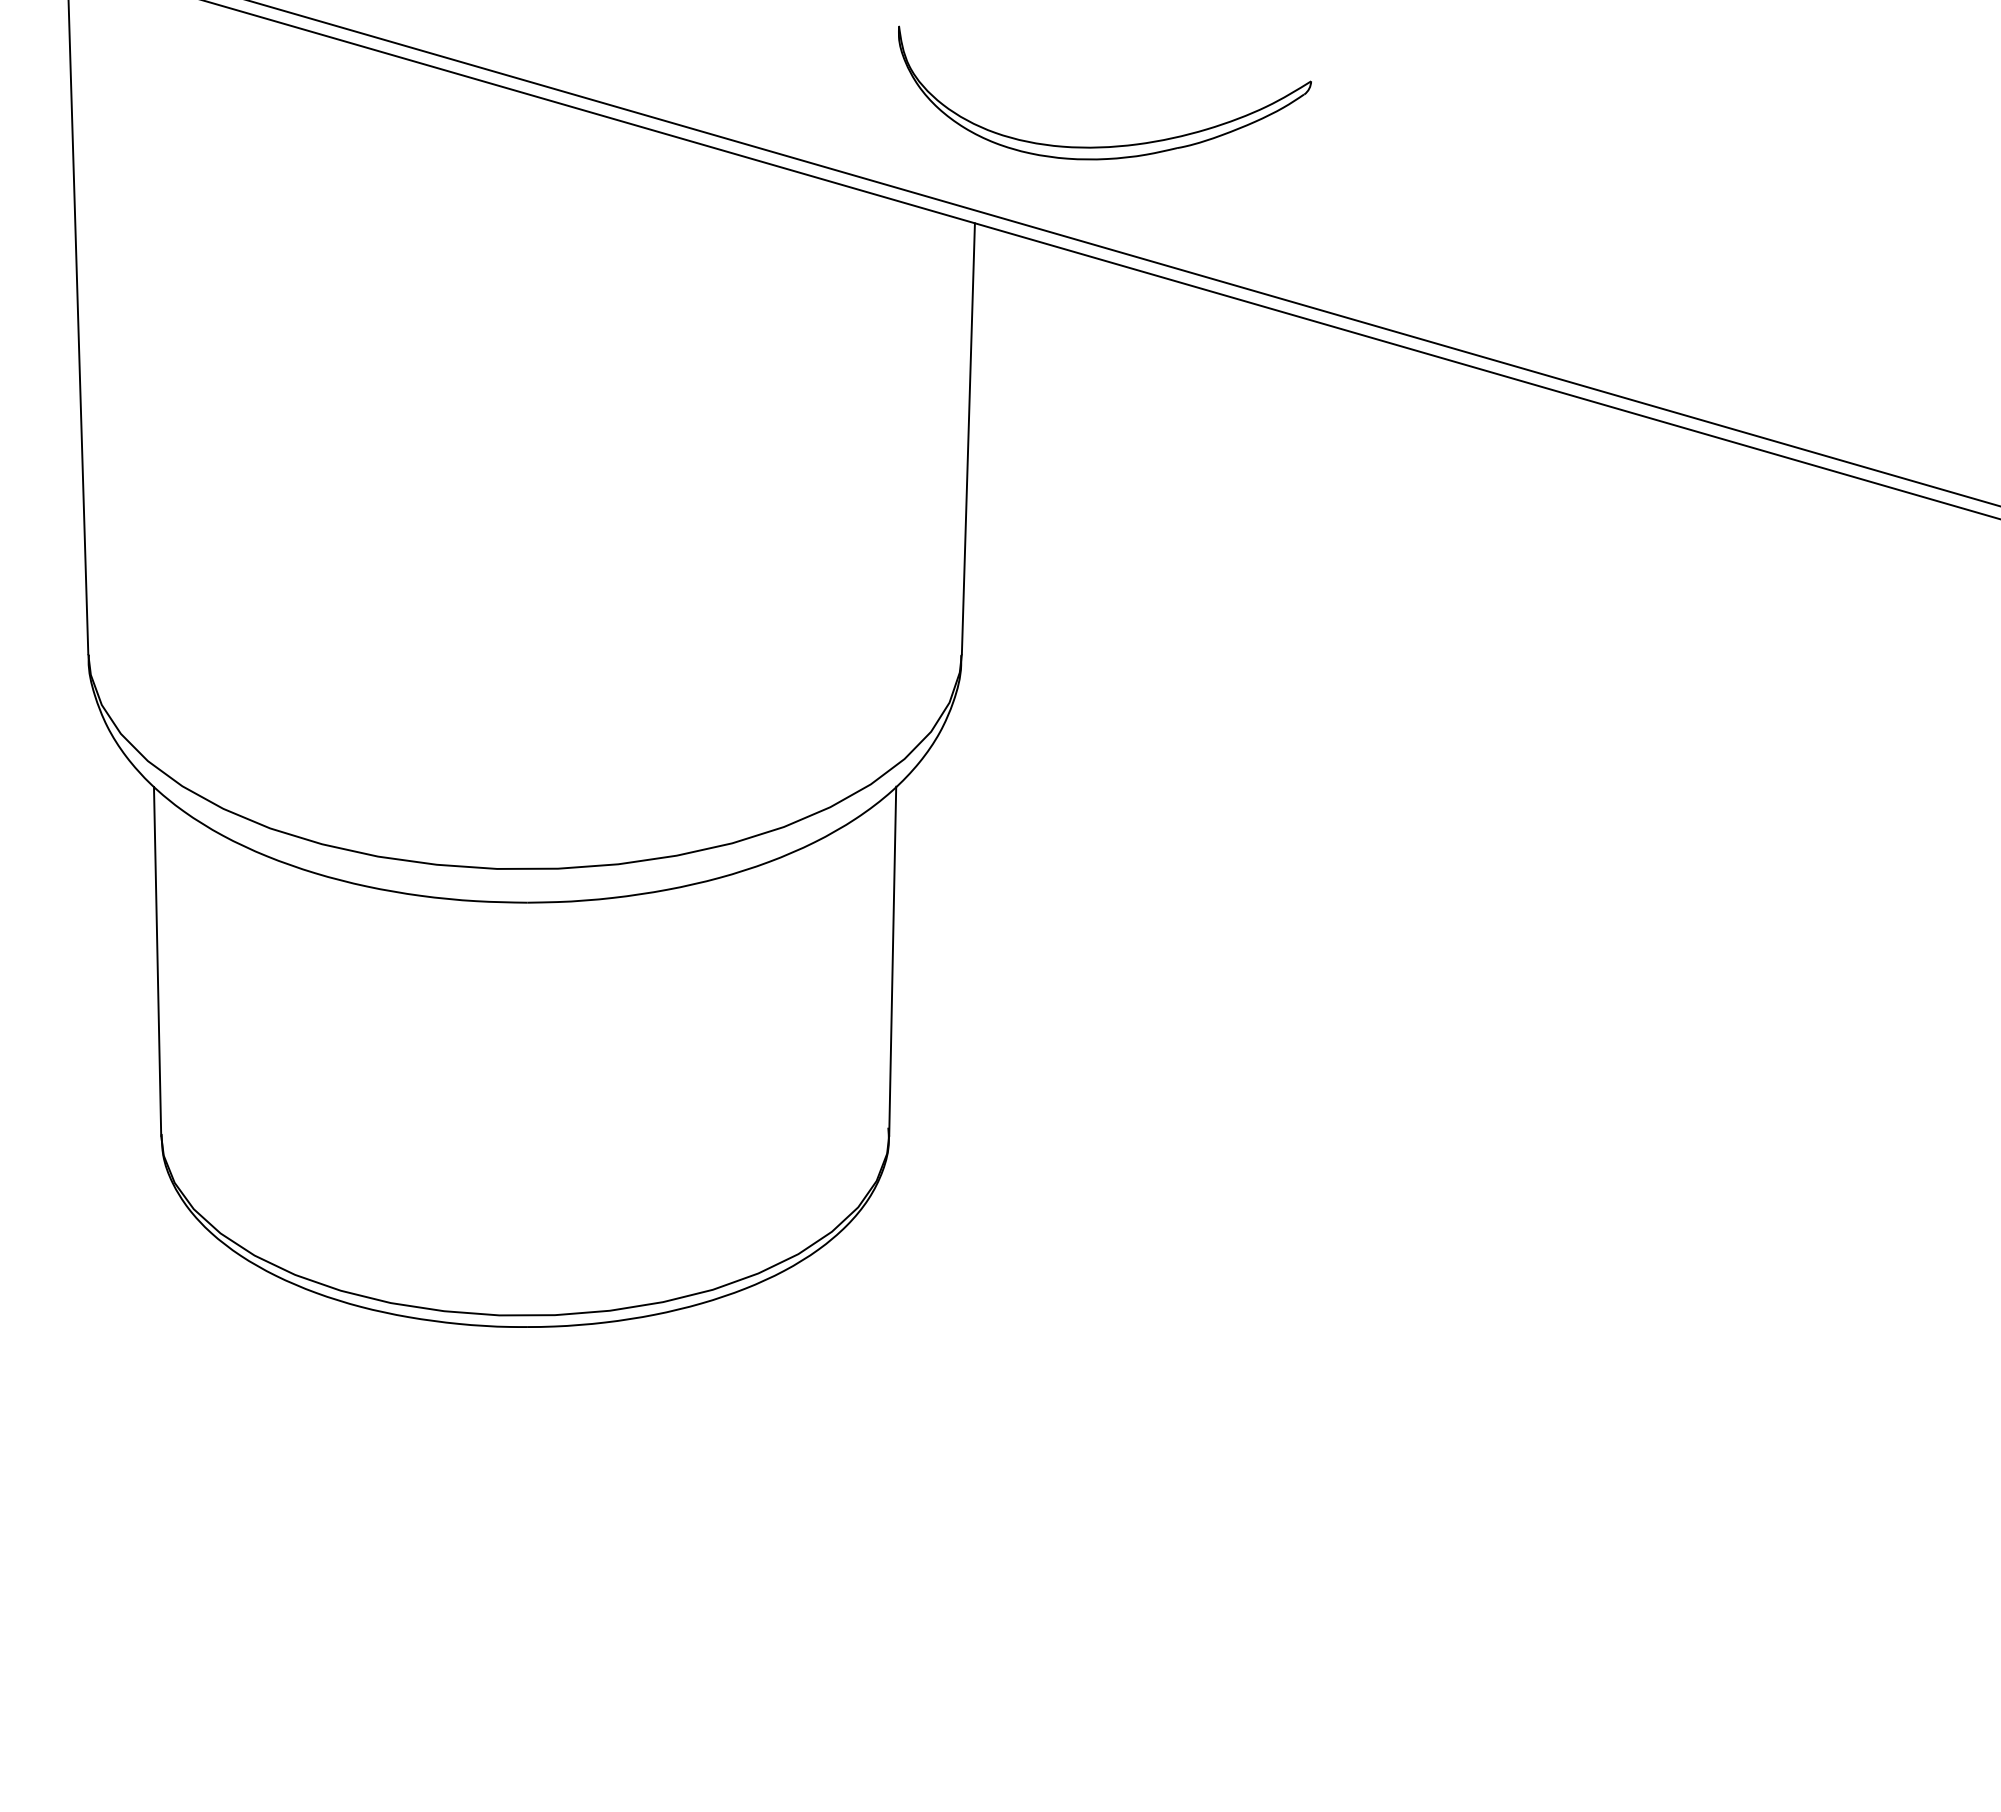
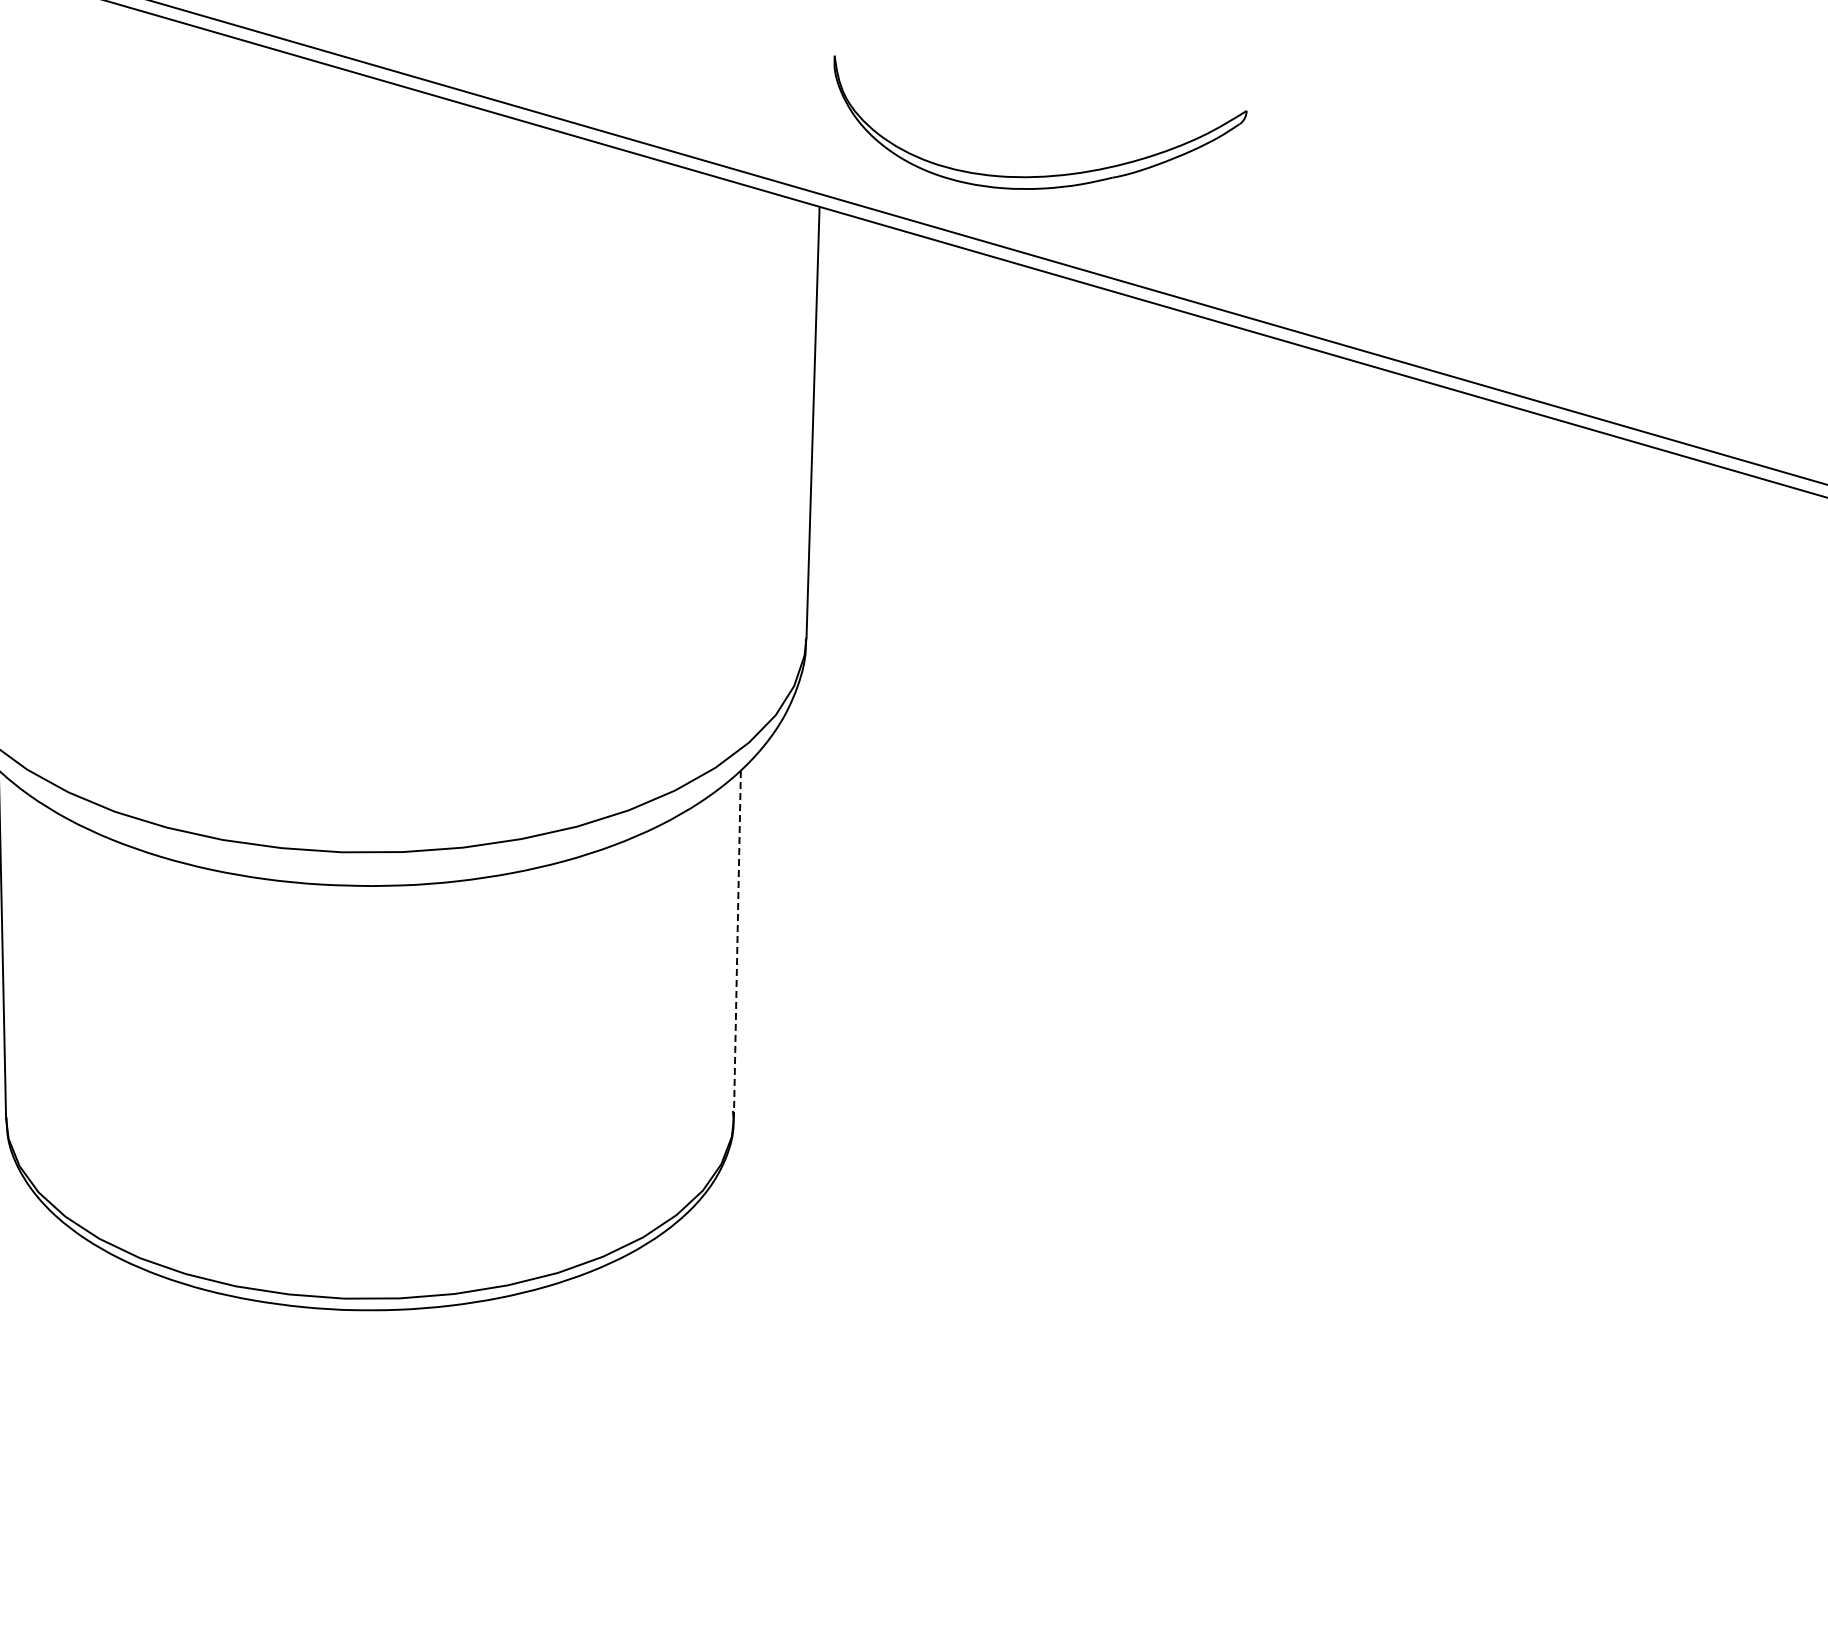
part: (1112, 145) -> (1048, 175), moved
line: (892, 960) -> (737, 943), solid -> dashed

